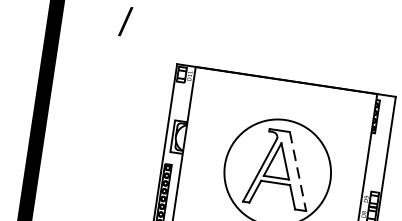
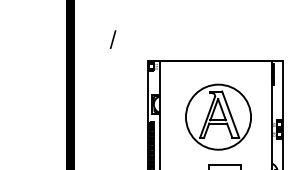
line: (297, 171) -> (230, 114), dashed -> solid

